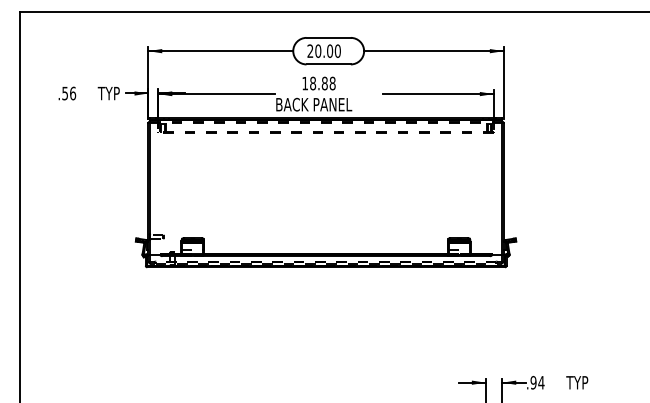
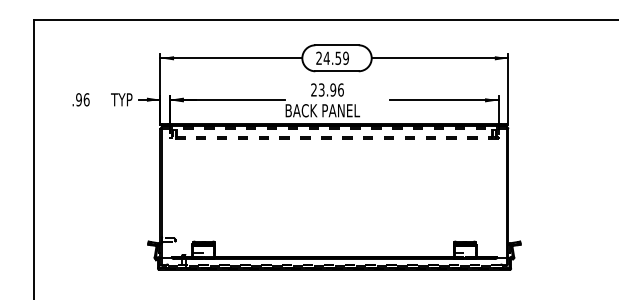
text: (327, 50) -> (335, 57), 20.00 -> 24.59
text: (318, 83) -> (327, 89), 18.88 -> 23.96
text: (65, 92) -> (79, 98), .56 -> .96

